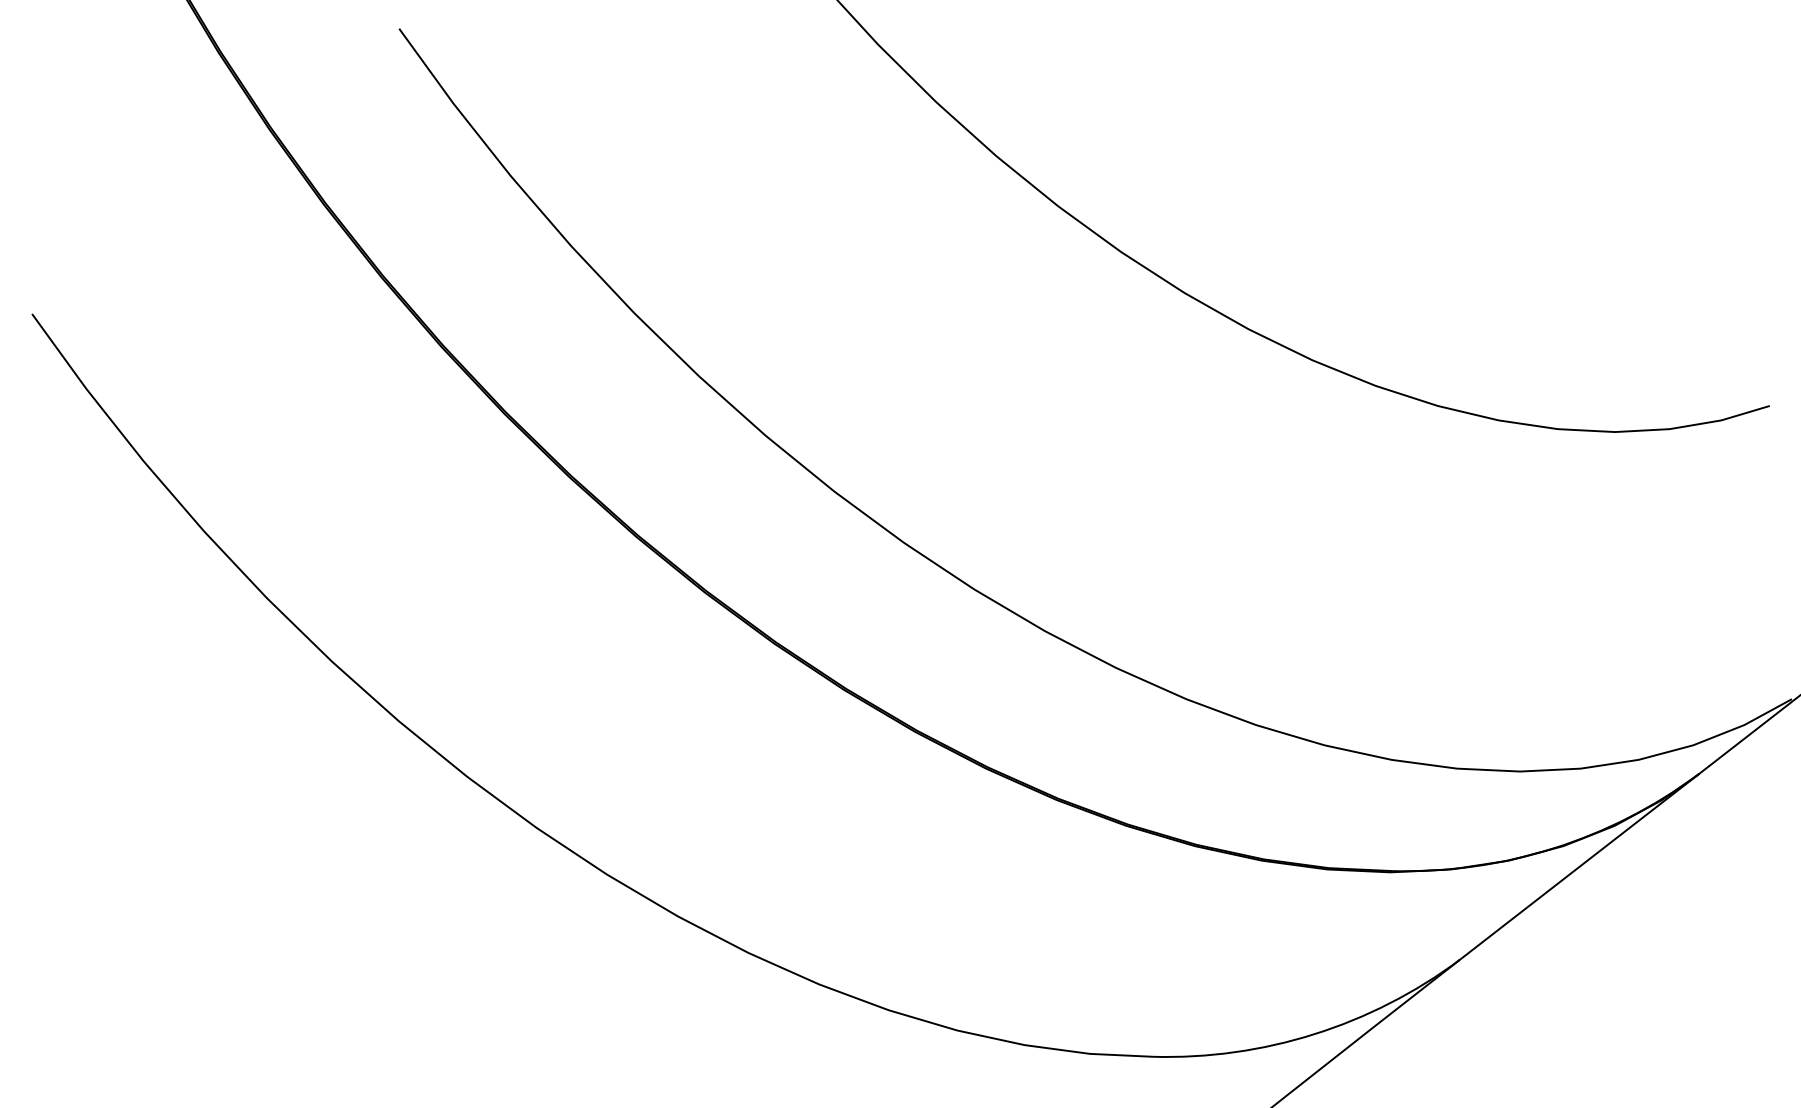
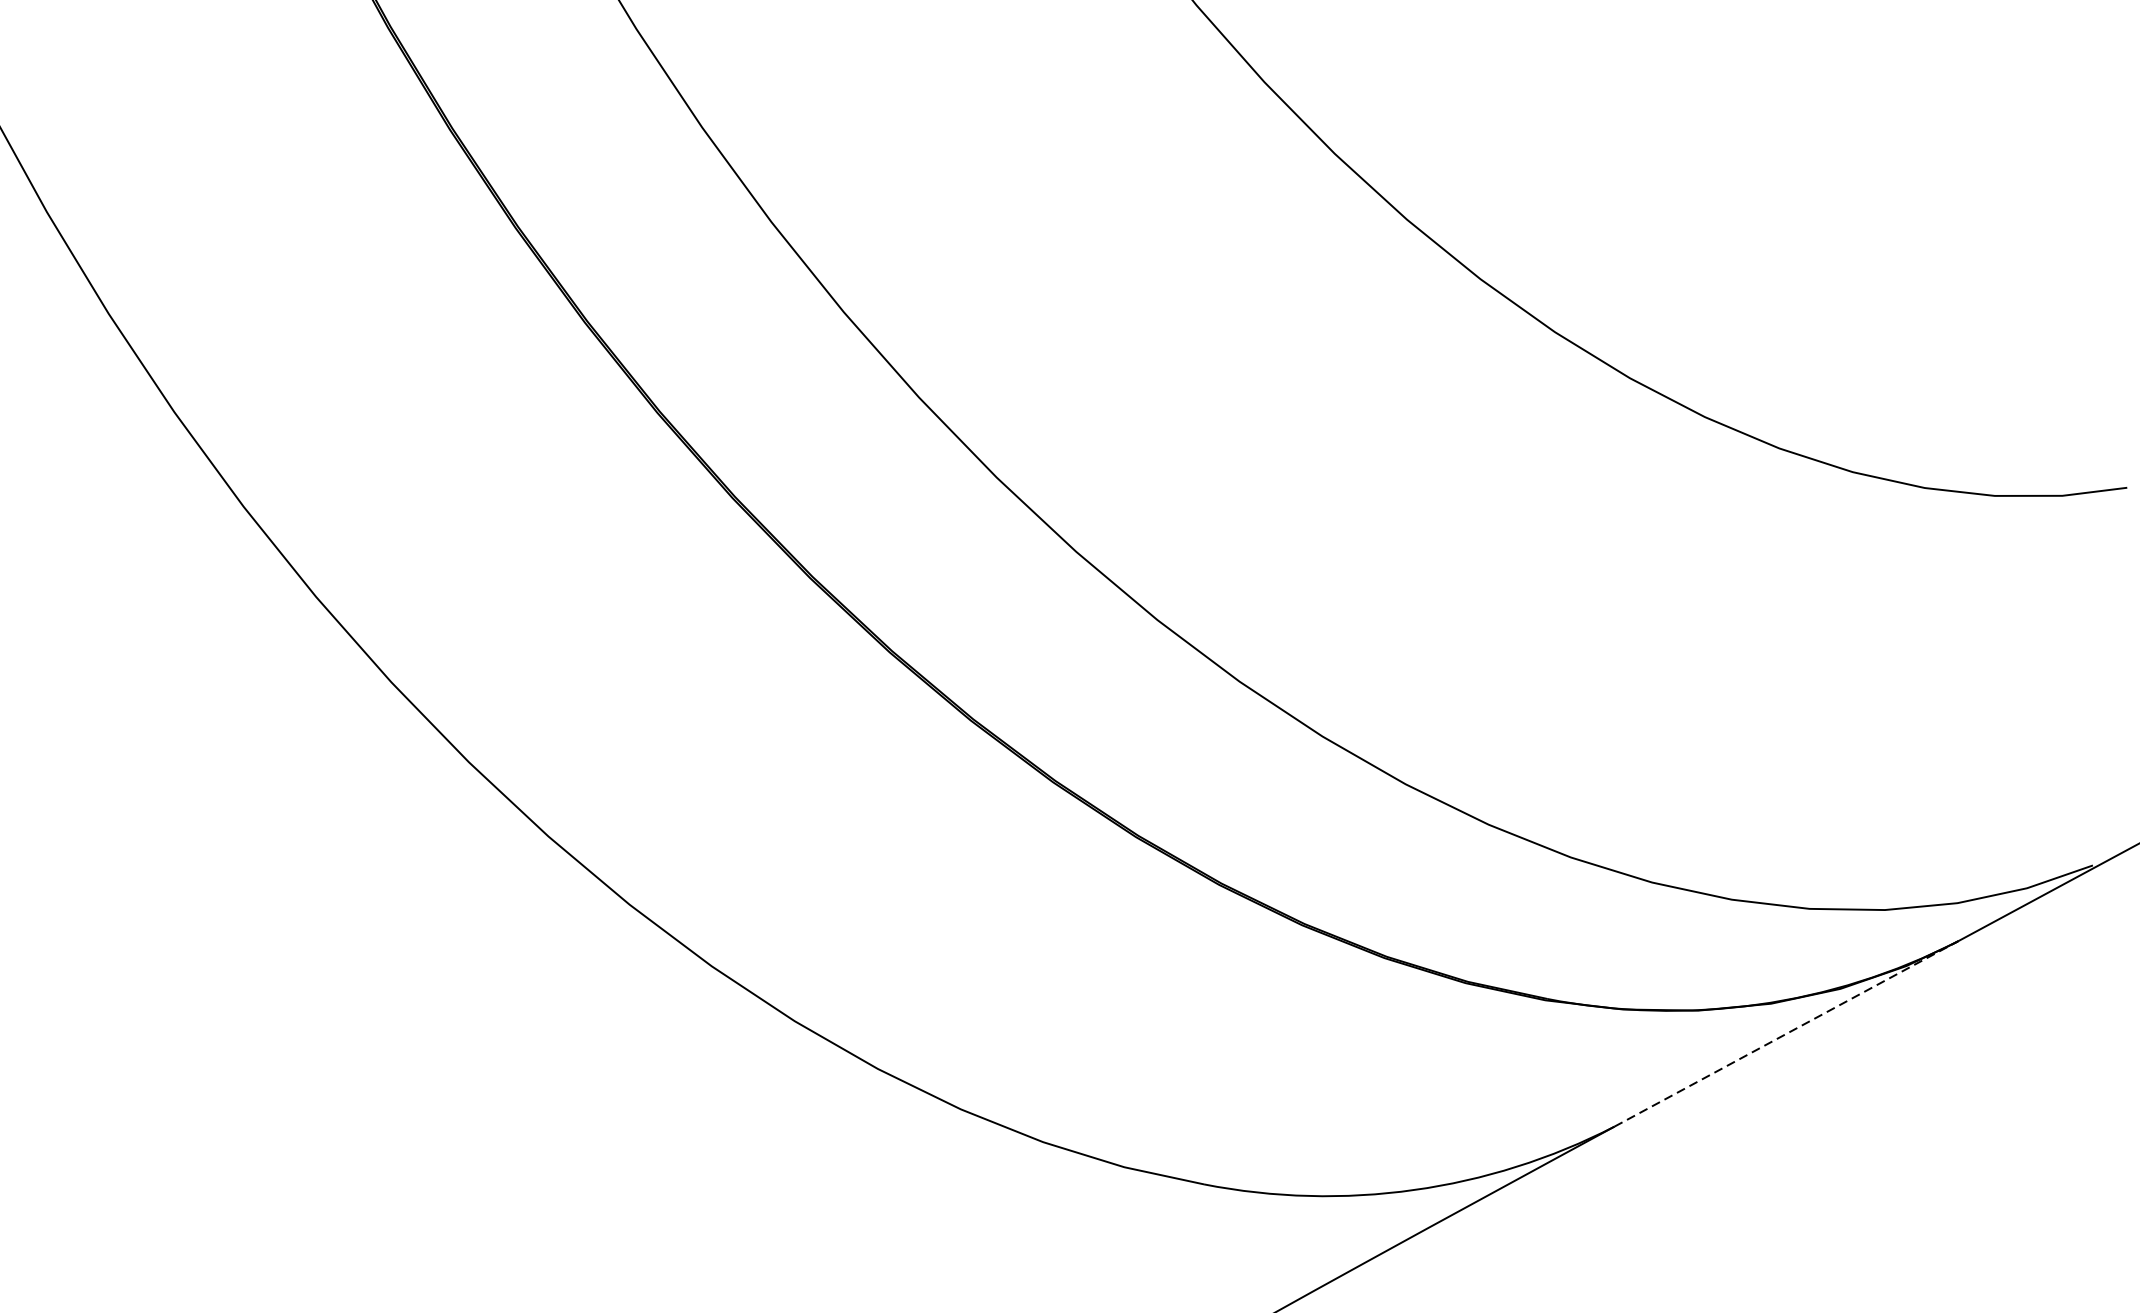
line: (1579, 866) -> (1787, 1033), solid -> dashed

